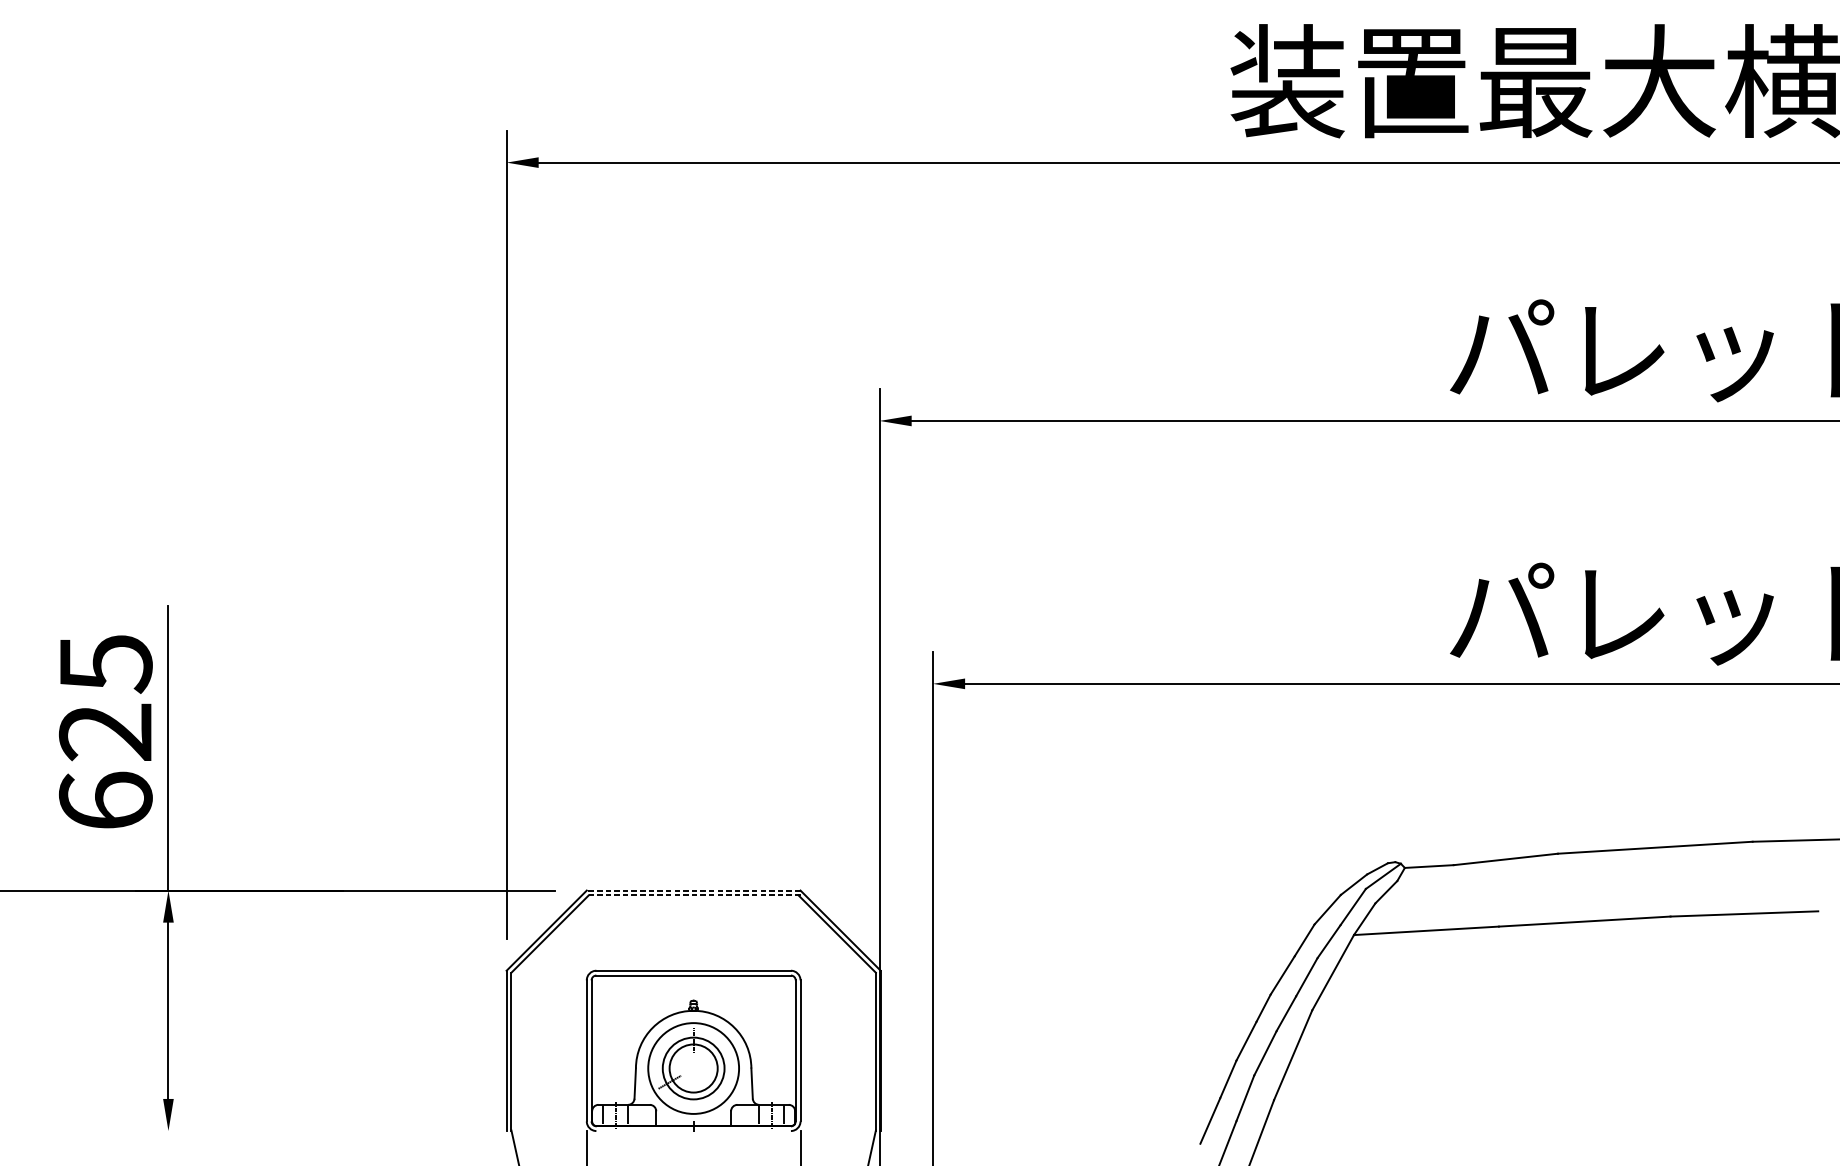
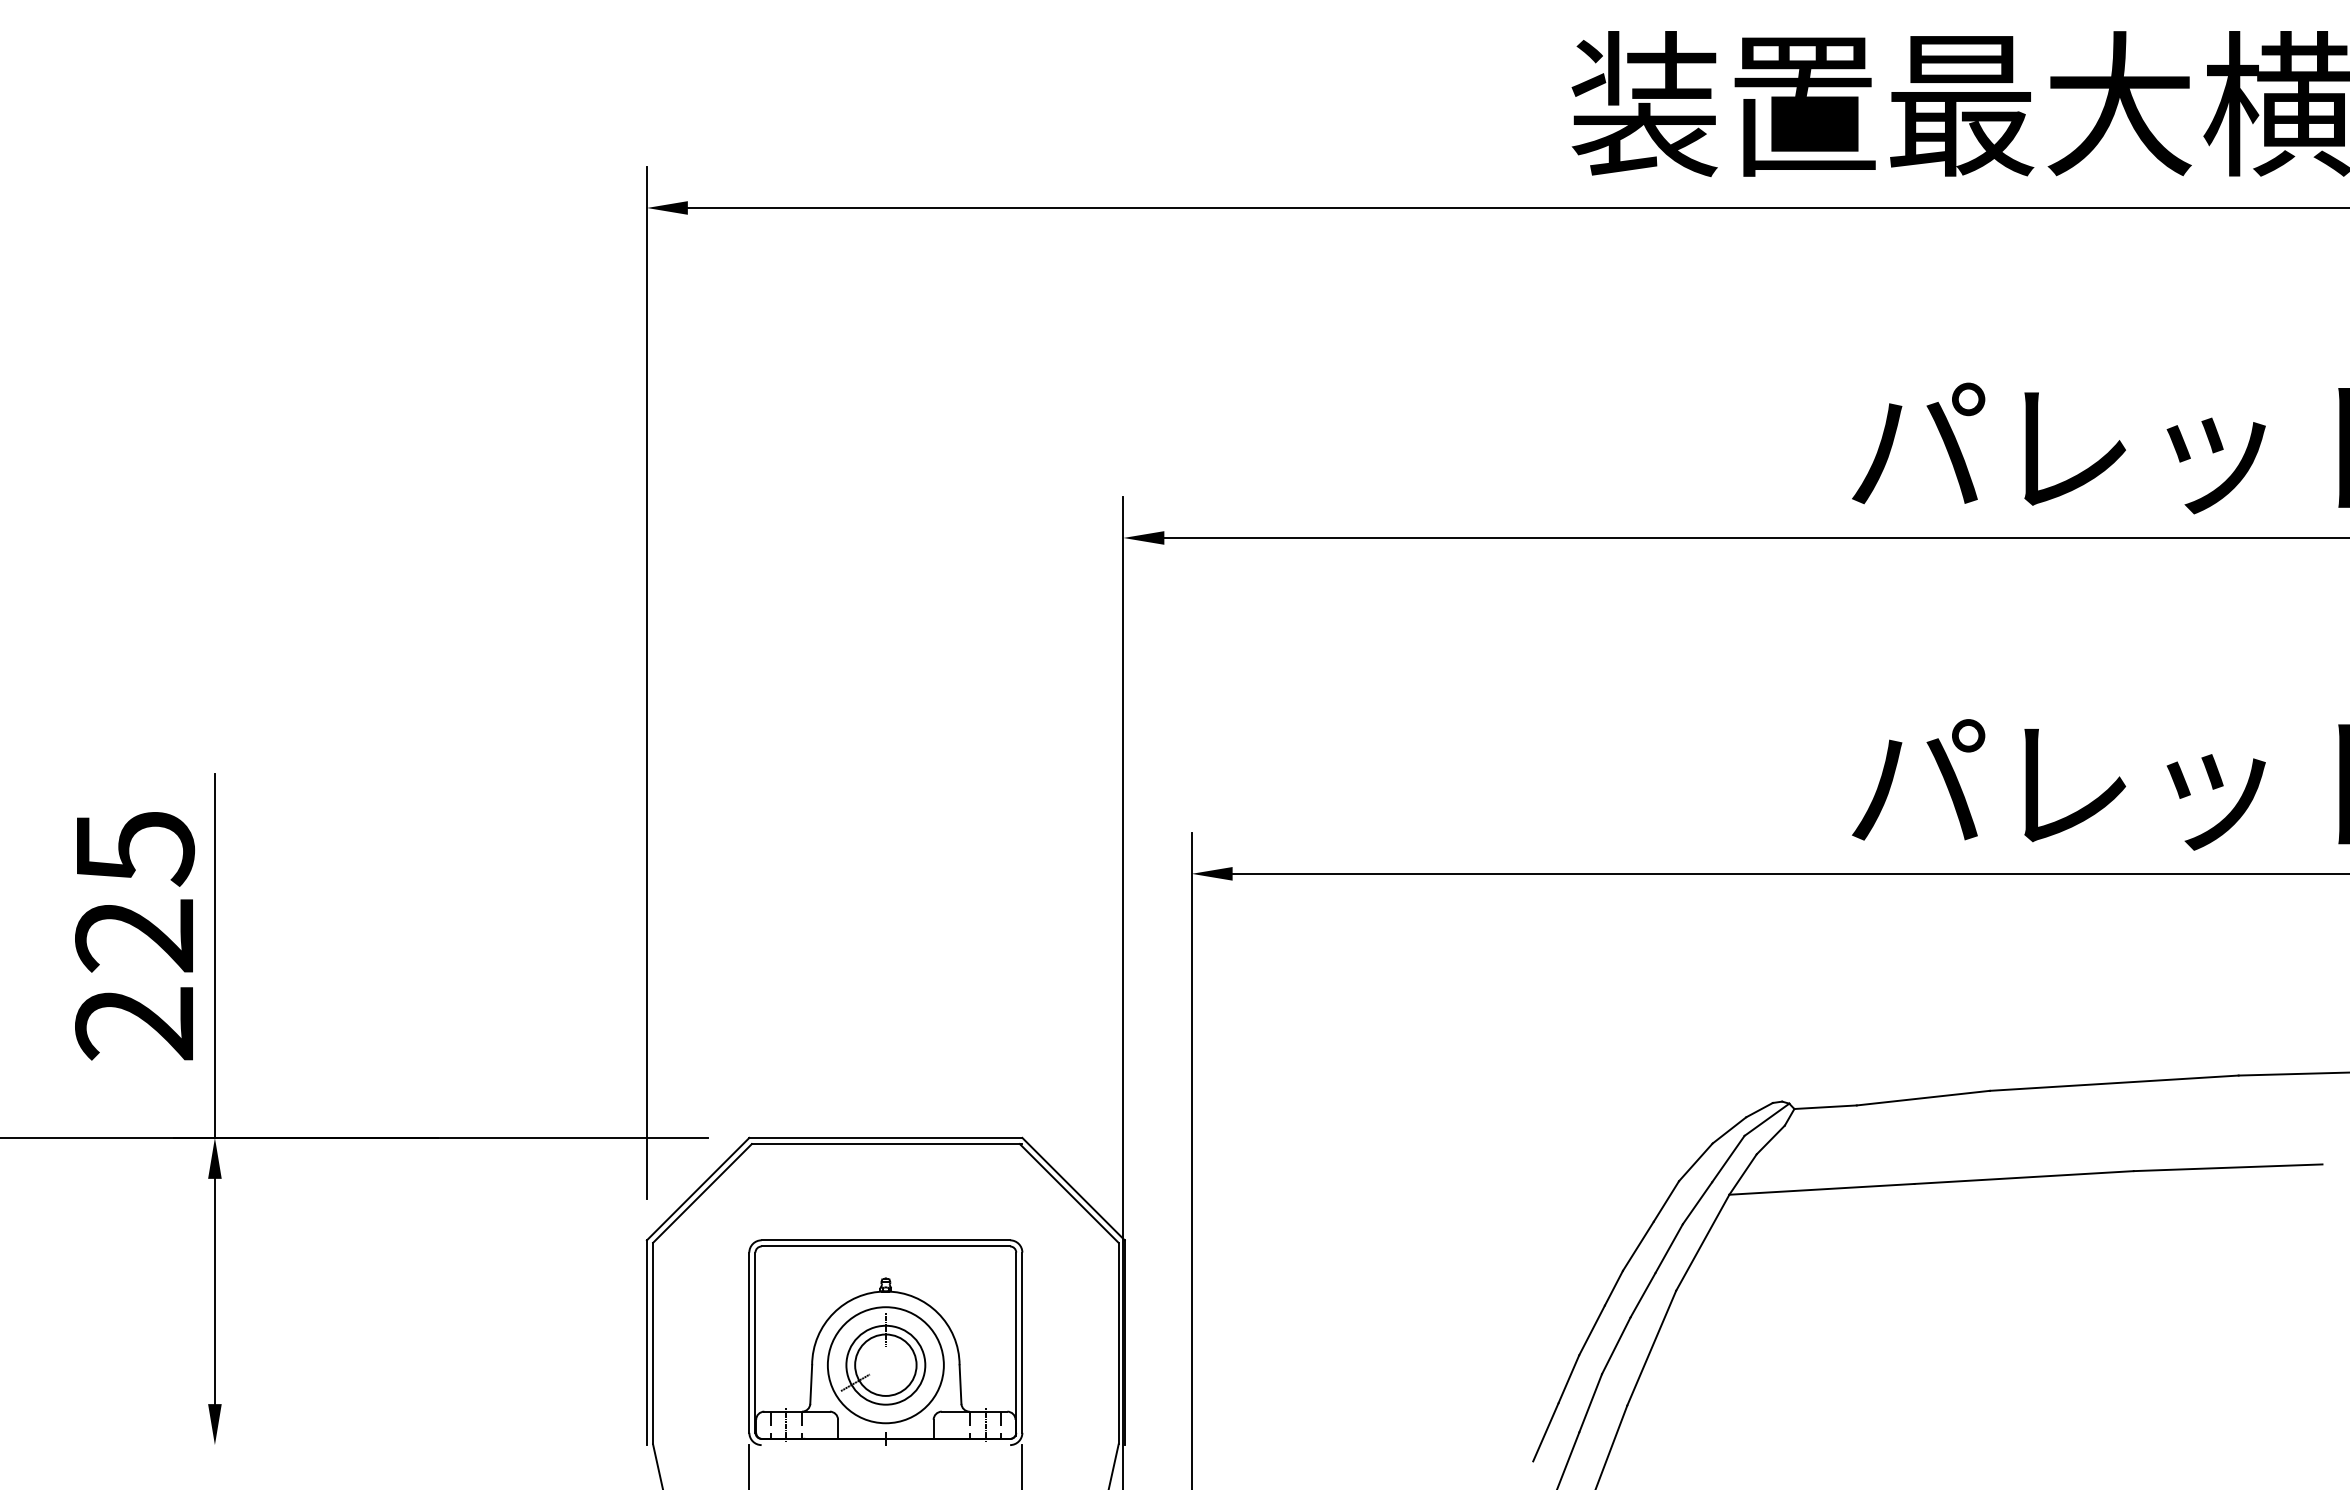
text: (106, 801) -> (135, 1023), 625 -> 225
line: (693, 890) -> (885, 1137), dashed -> solid
line: (694, 895) -> (886, 1144), dashed -> solid

